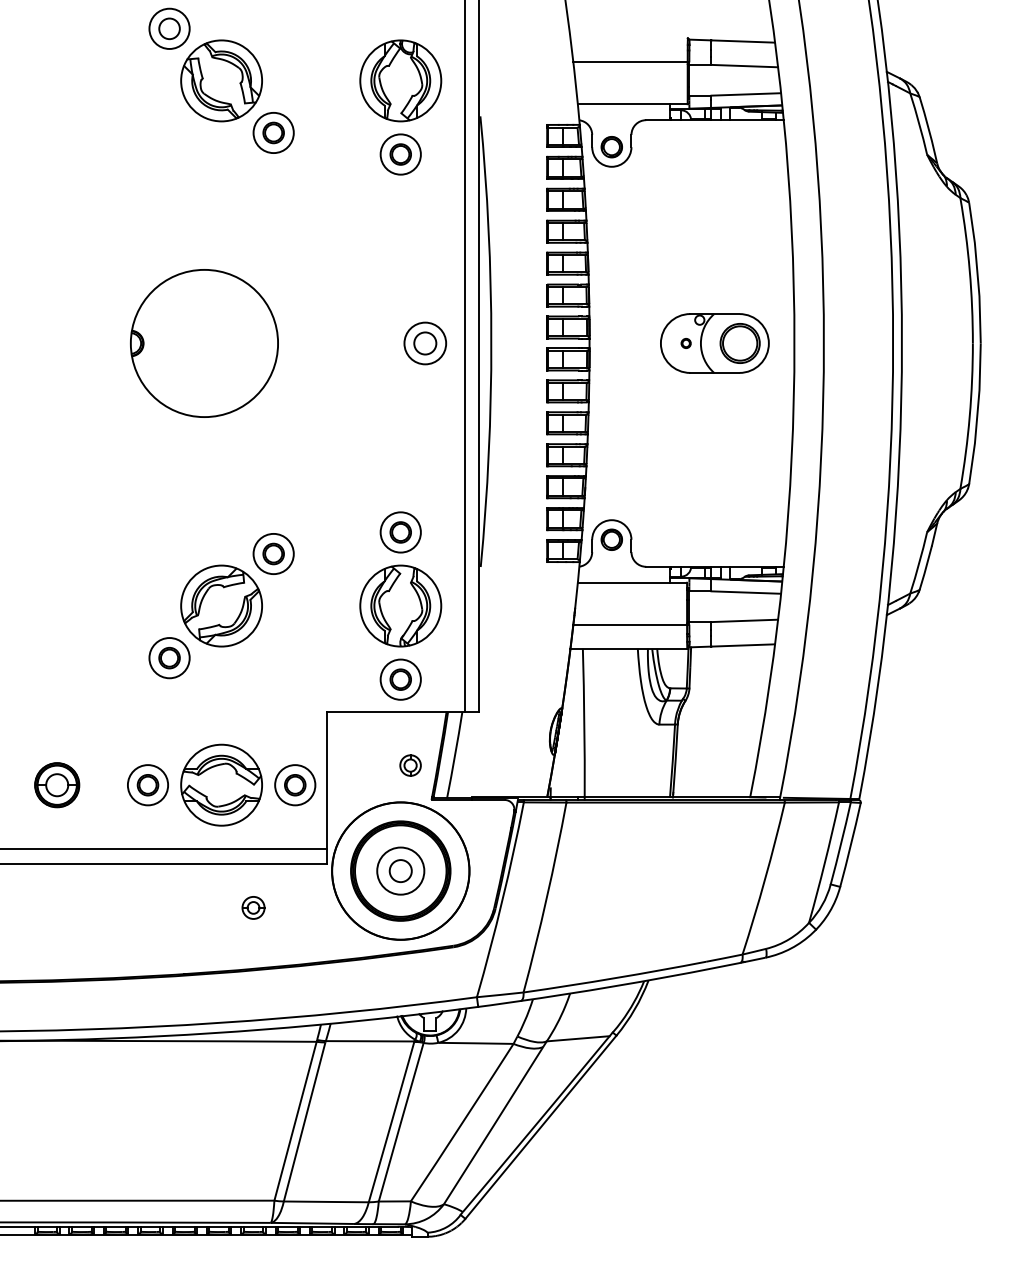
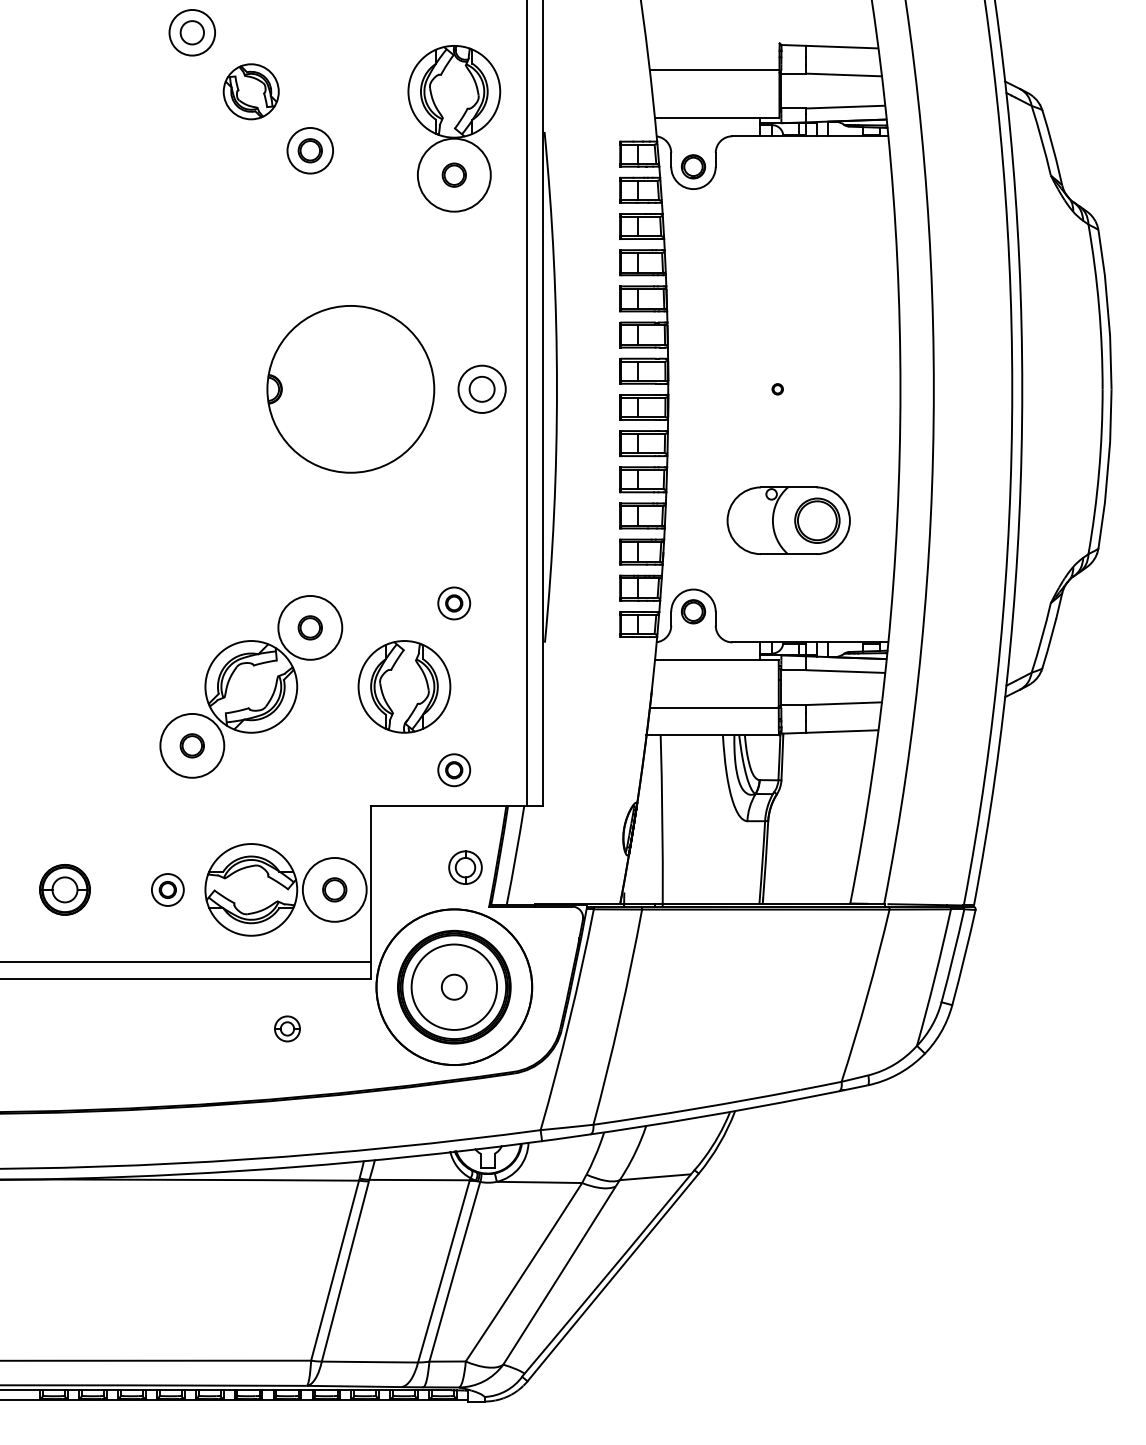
part: (221, 80) -> (251, 91), size x0.6
circle: (400, 154) -> (454, 175), size x1.6
part: (204, 343) -> (350, 389), moved
part: (714, 343) -> (788, 520), moved
part: (400, 532) -> (454, 603), size x0.7
circle: (273, 553) -> (310, 627), size x1.4
part: (400, 605) -> (404, 686), moved
circle: (169, 658) -> (192, 746), size x1.4
part: (400, 679) -> (454, 770), size x0.7
part: (410, 765) -> (465, 867), size x1.4
part: (147, 785) -> (167, 890), size x0.7
circle: (295, 785) -> (335, 890), size x1.4
circle: (400, 870) -> (454, 986), size x1.6

